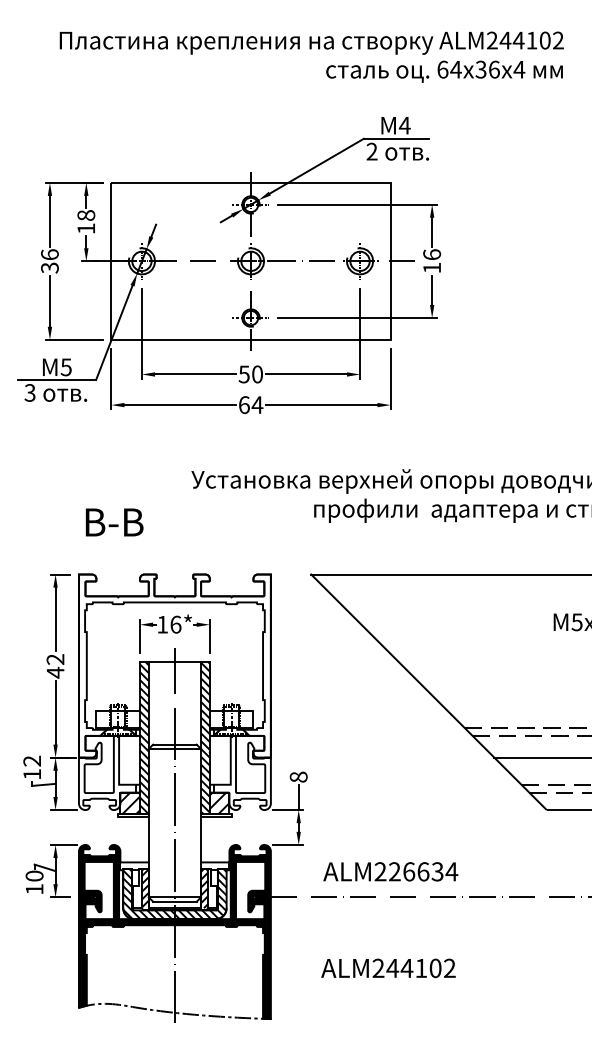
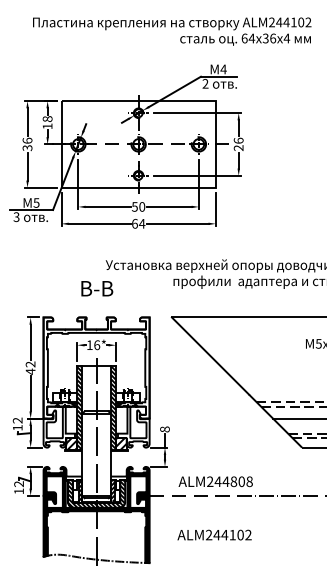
text: (431, 266) -> (238, 147), 16 -> 26
text: (115, 522) -> (97, 288), moved
text: (422, 871) -> (233, 481), ALM226634 -> ALM244808
text: (33, 876) -> (18, 484), 10 -> 12

